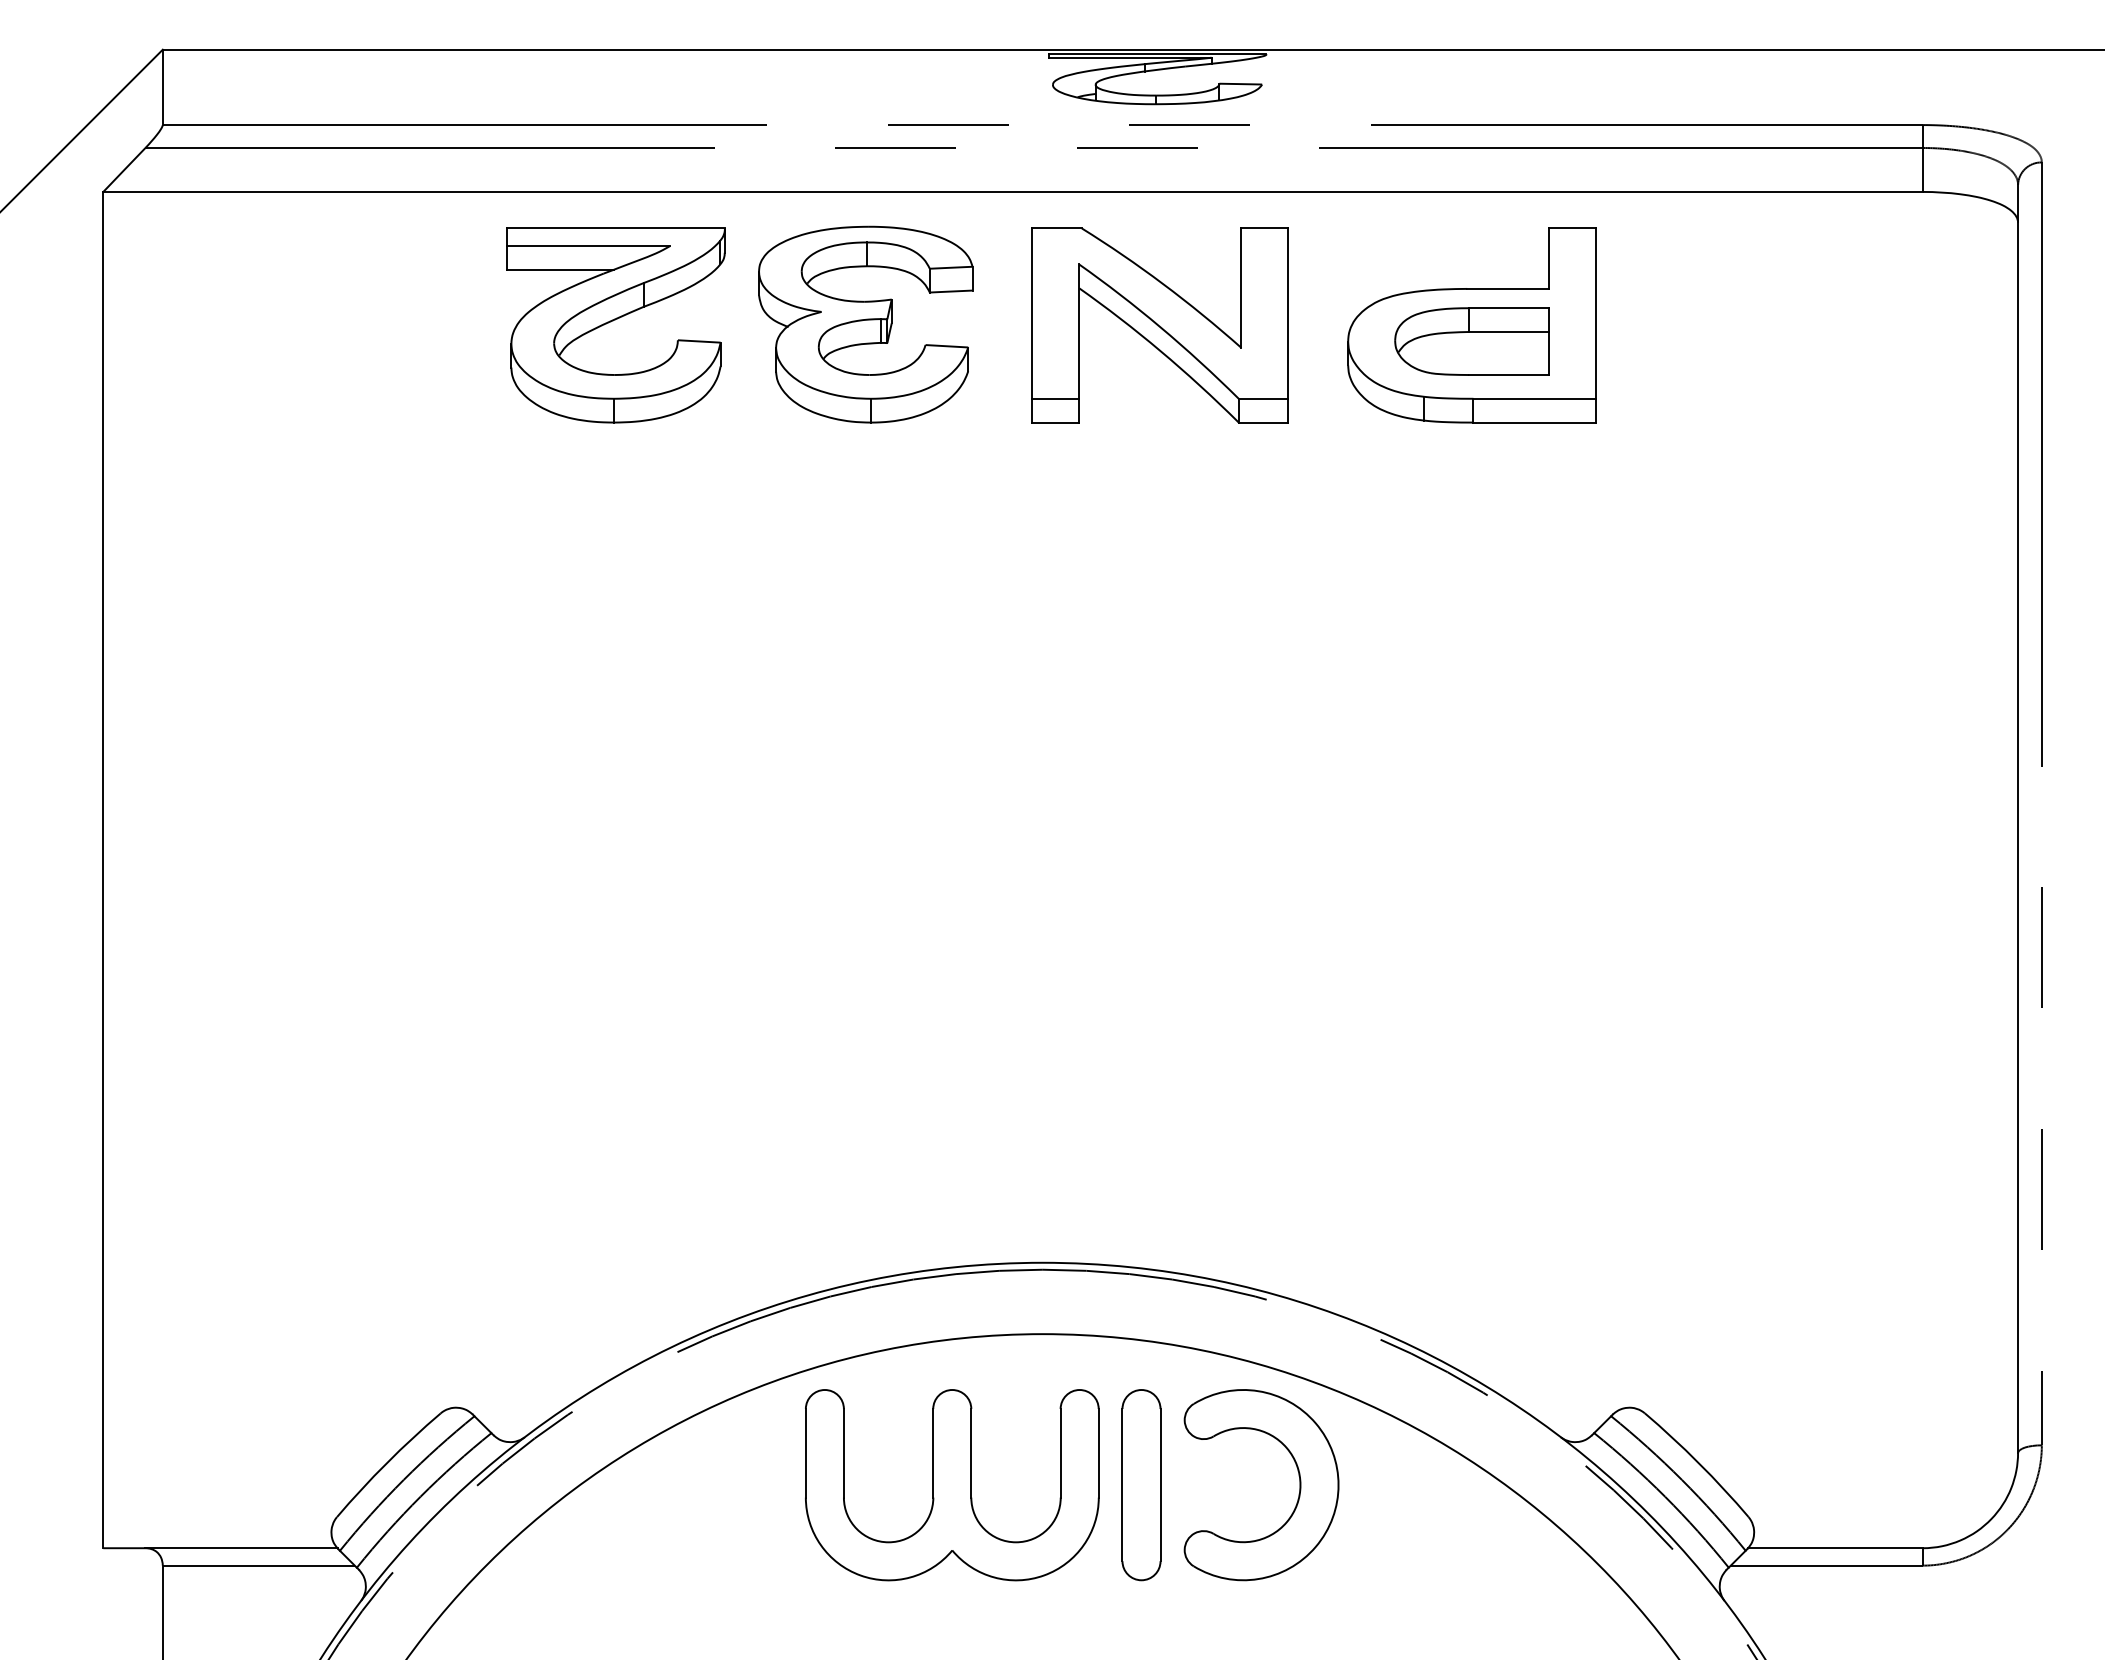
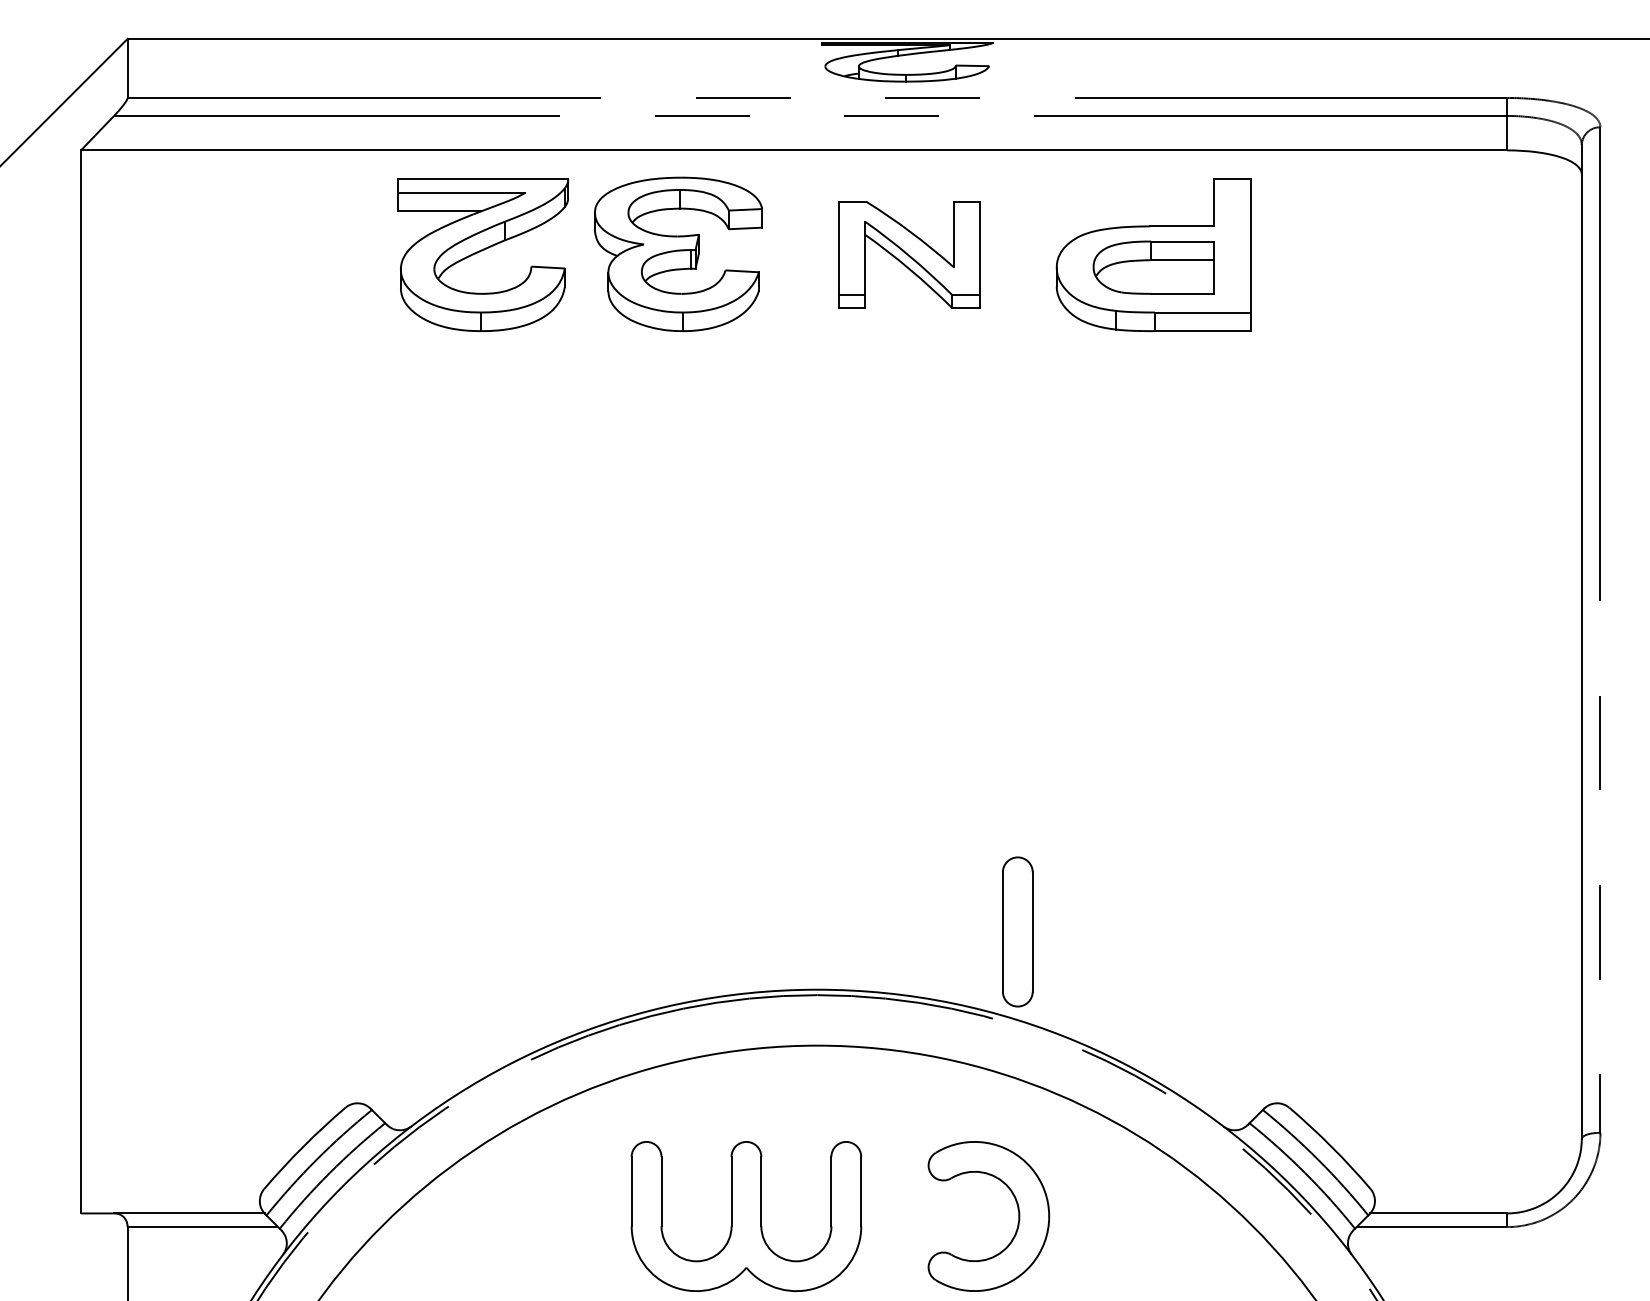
part: (1159, 325) -> (908, 255), size x0.7
part: (952, 1485) -> (746, 1216), moved
part: (1141, 1485) -> (1017, 932), moved
part: (1299, 1485) -> (1018, 1216), moved

